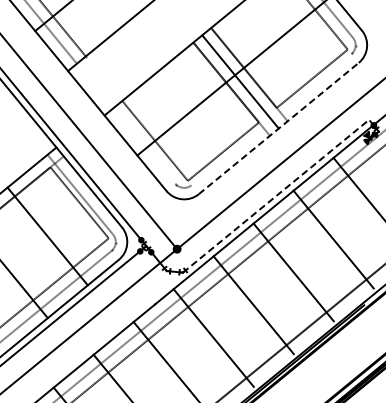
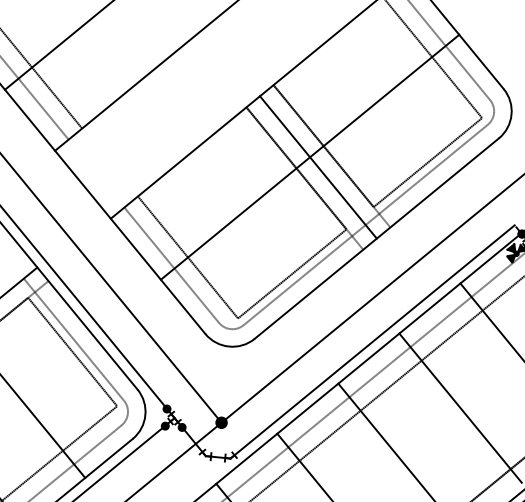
line: (271, 119) -> (365, 224), added
line: (279, 128) -> (377, 238), dashed -> solid
line: (144, 145) -> (171, 264), added
line: (276, 195) -> (373, 340), dashed -> solid

